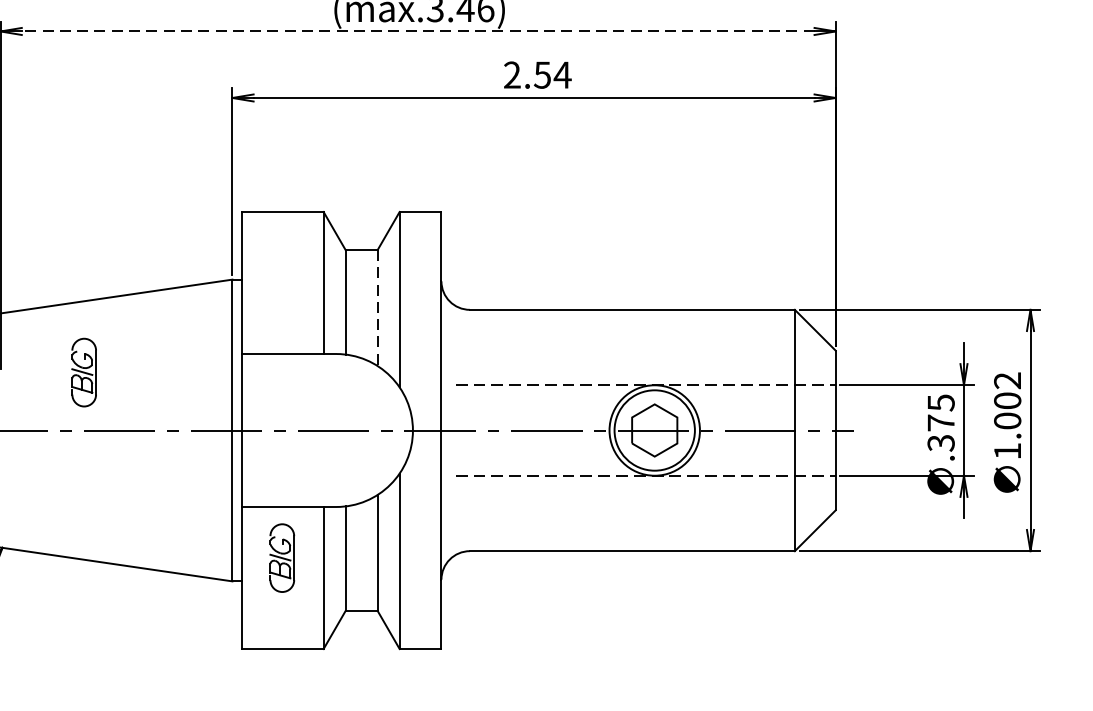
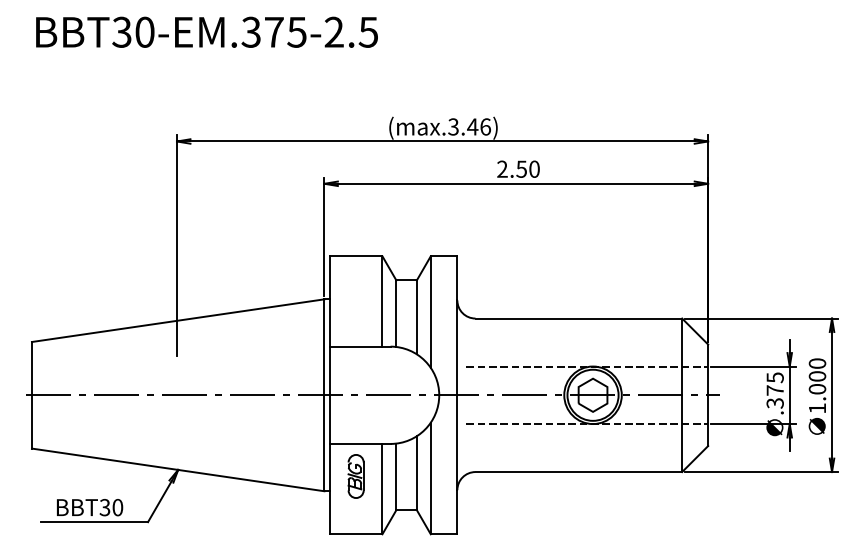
line: (418, 31) -> (442, 141), dashed -> solid
text: (562, 73) -> (534, 168), 2.54 -> 2.50
line: (377, 308) -> (416, 317), dashed -> solid
part: (83, 372) -> (229, 358), removed
text: (1007, 380) -> (817, 363), 1.002 -> 1.000

